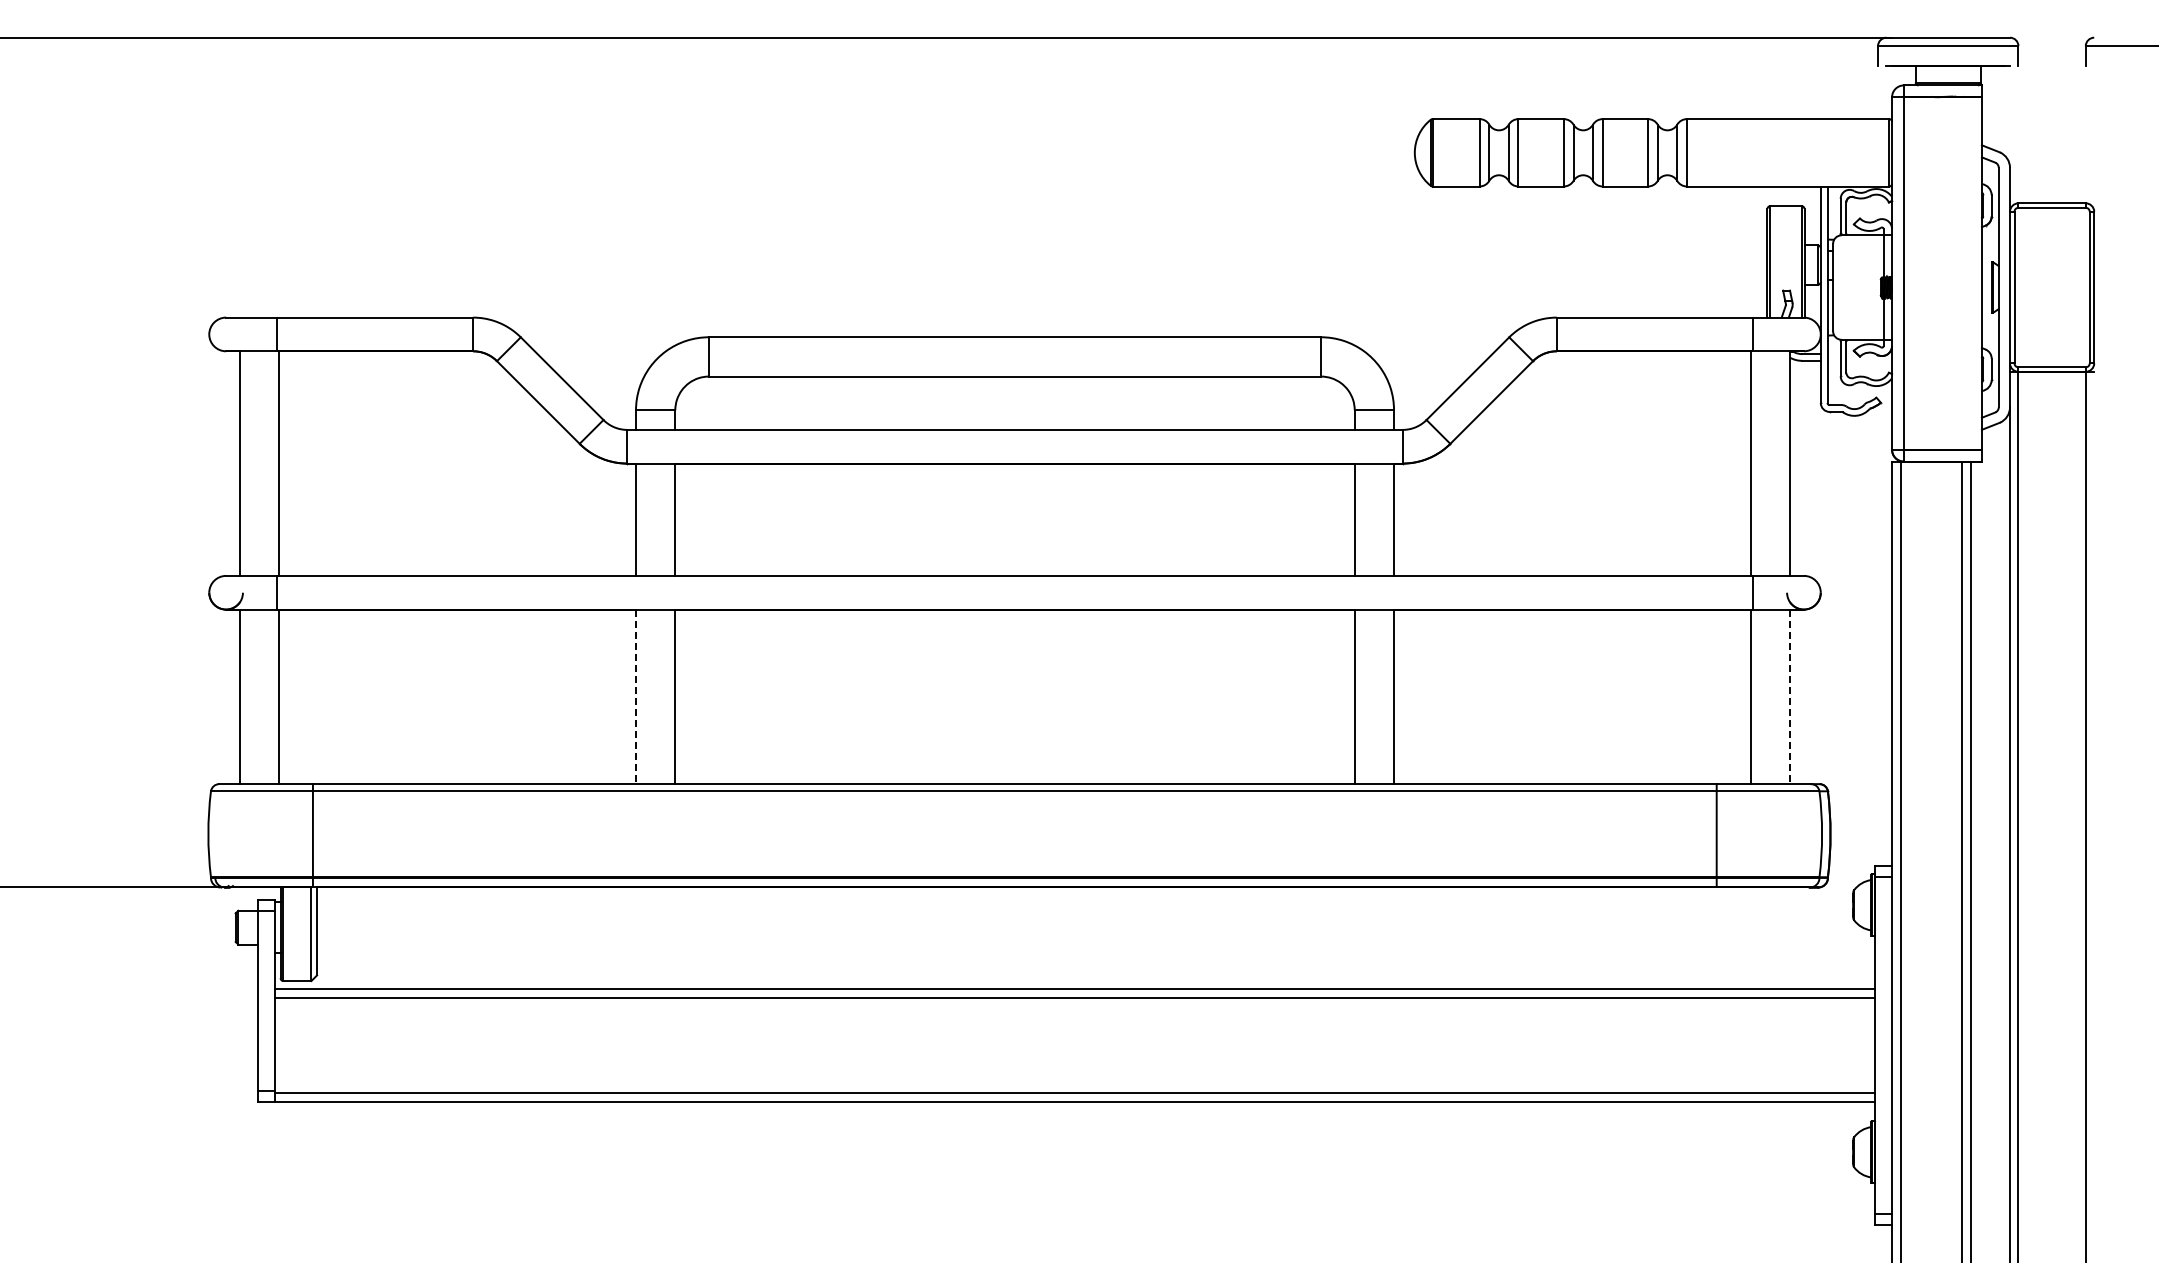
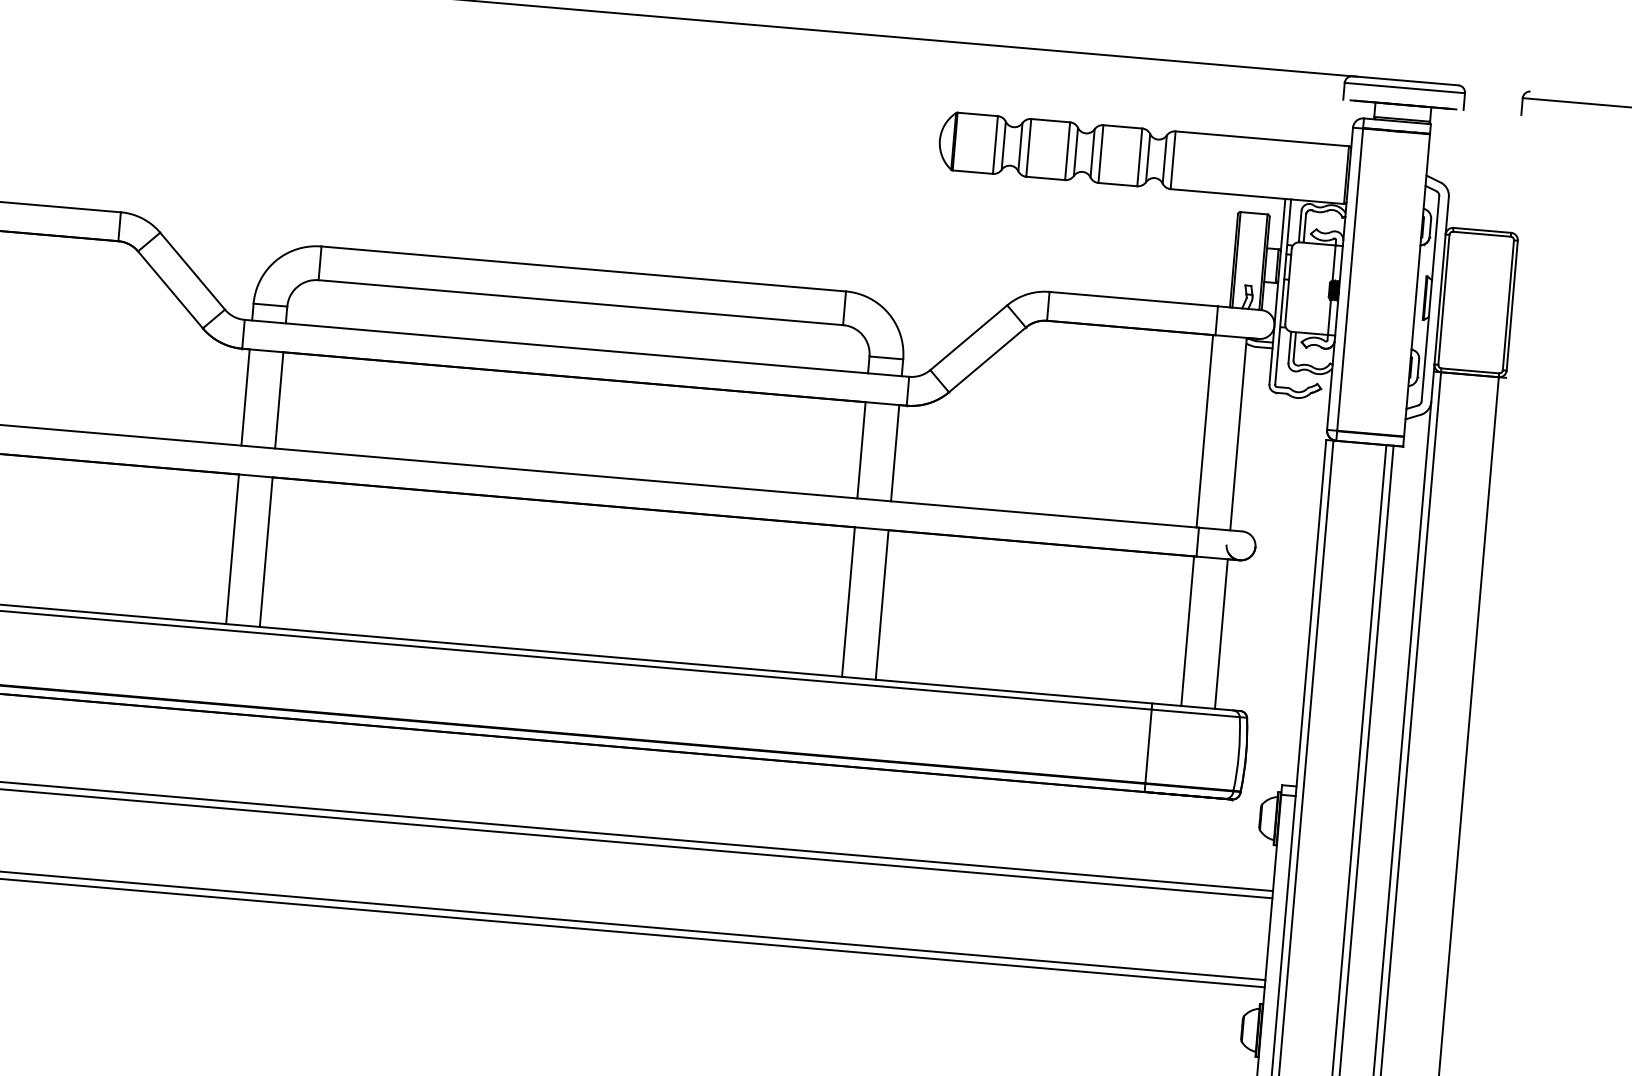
line: (636, 697) -> (232, 549), dashed -> solid
line: (1789, 697) -> (1220, 634), dashed -> solid

